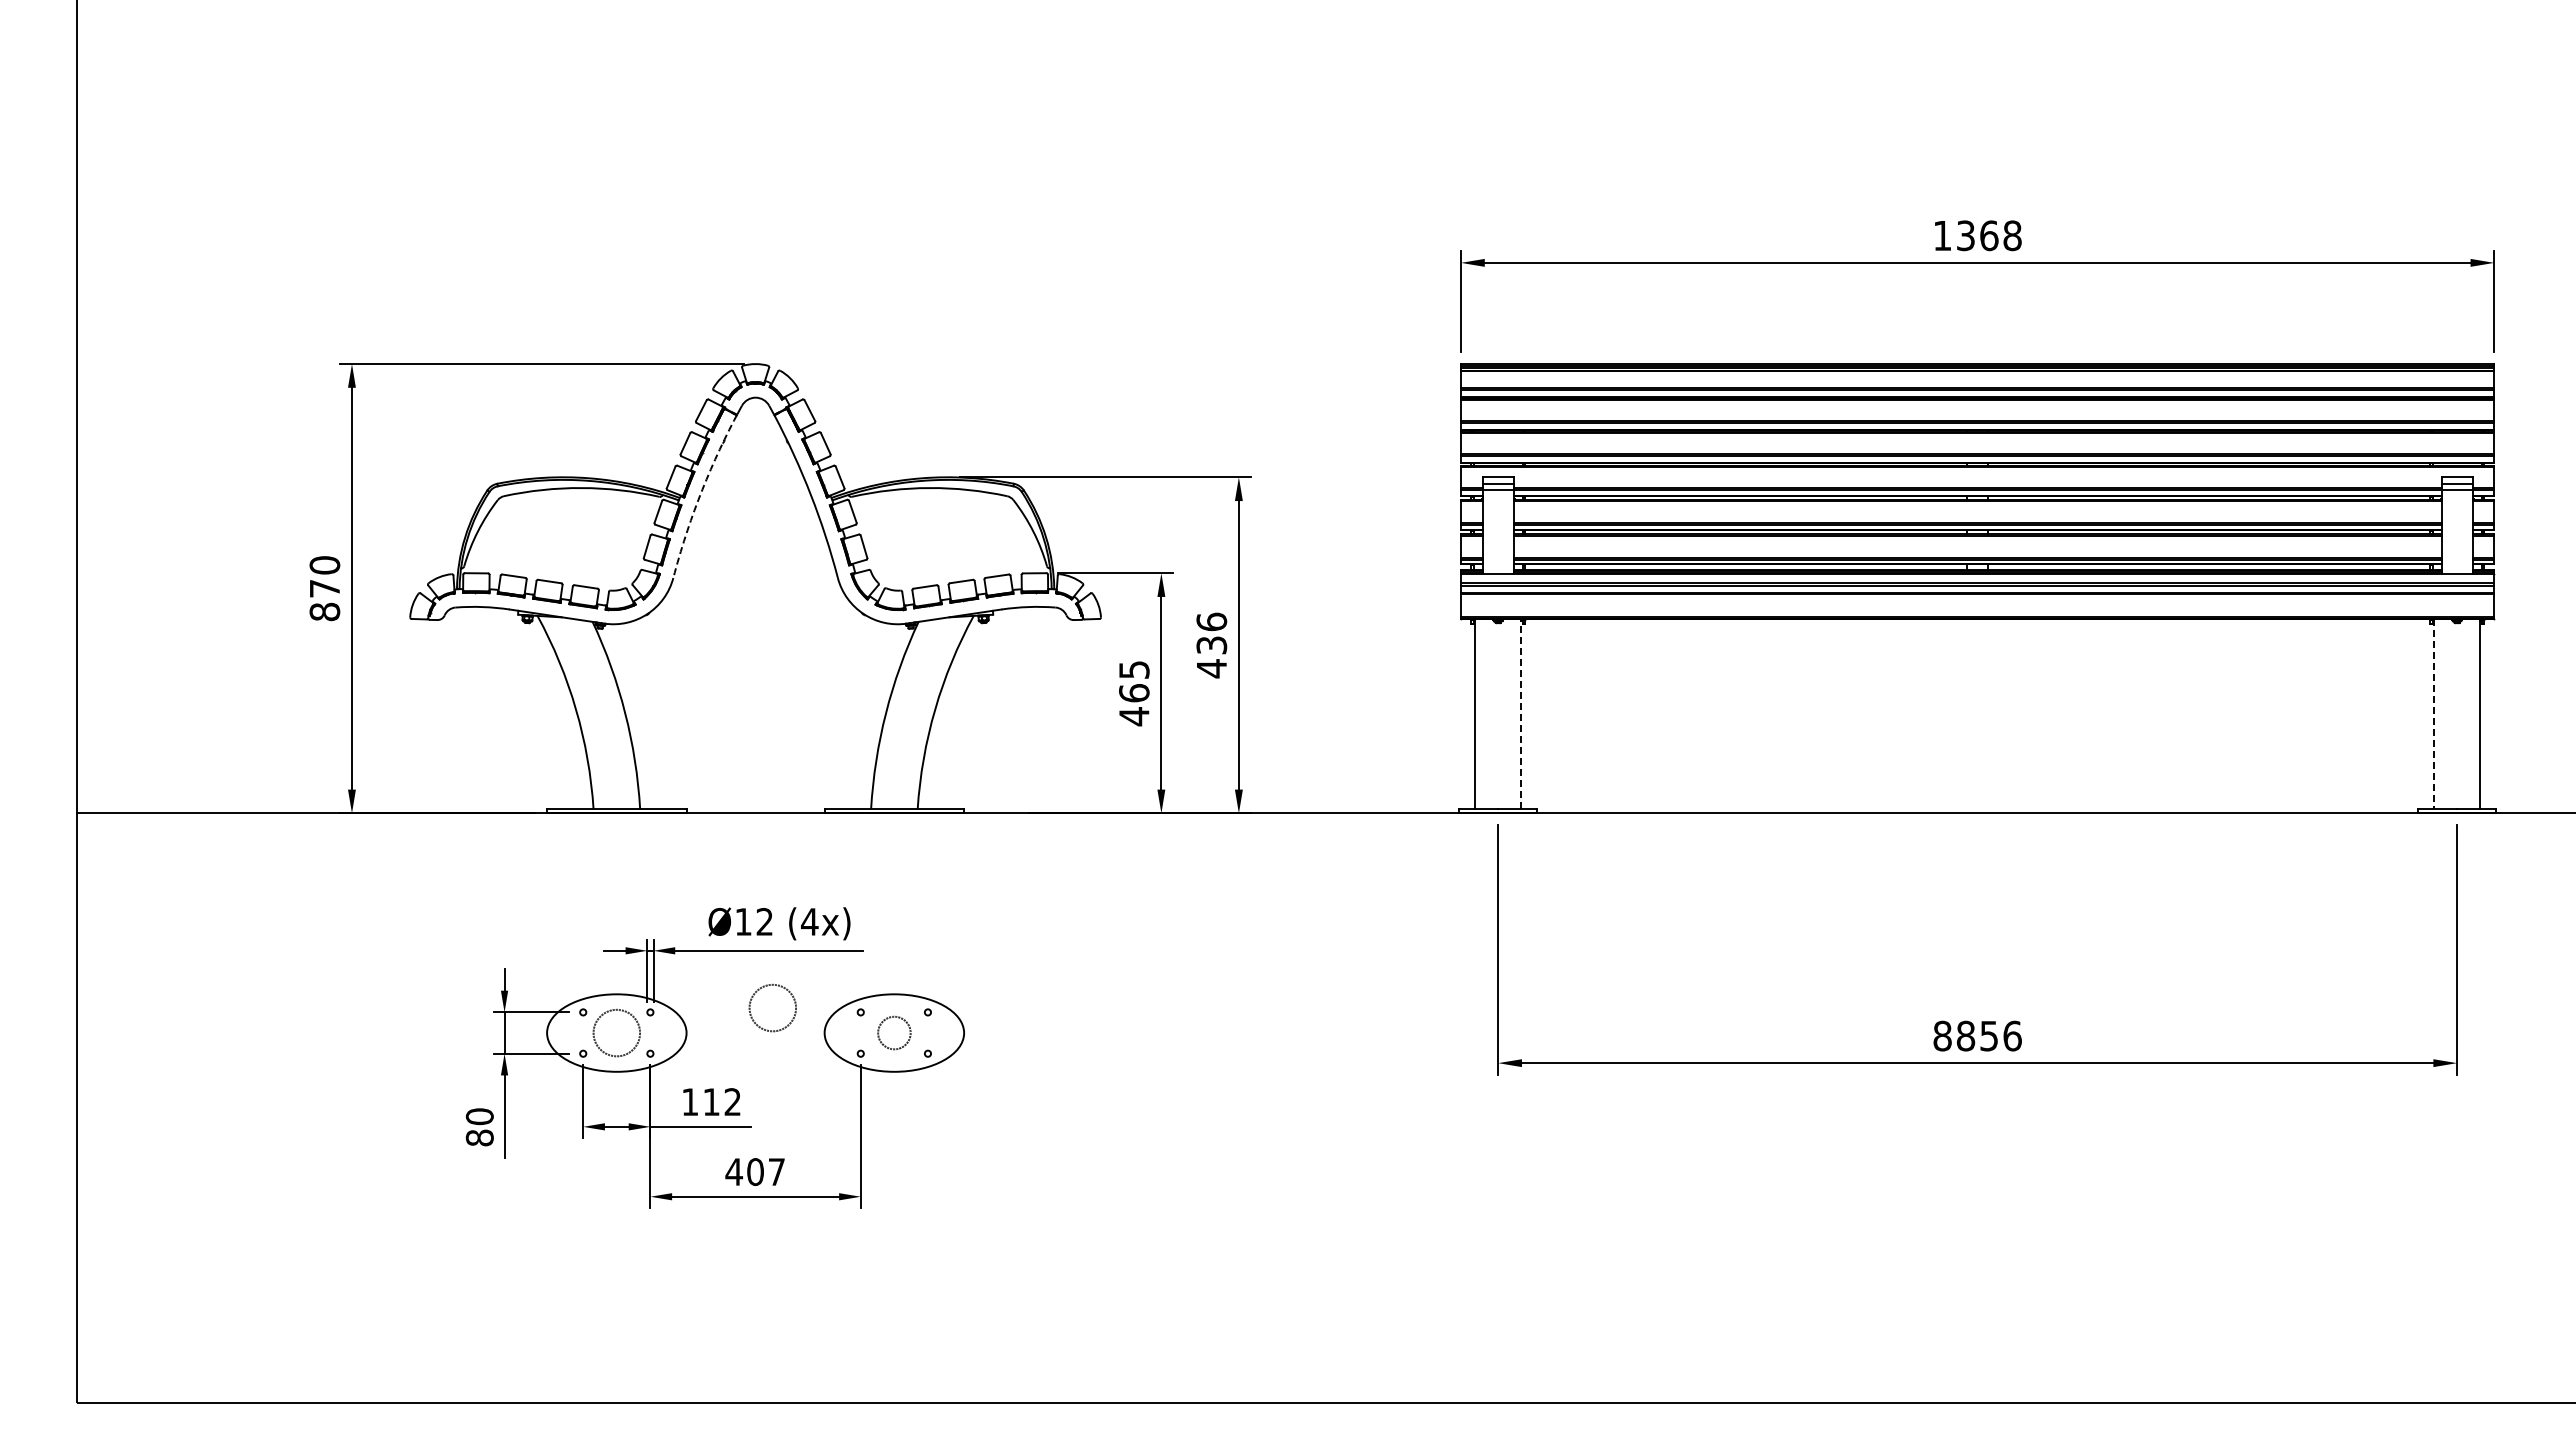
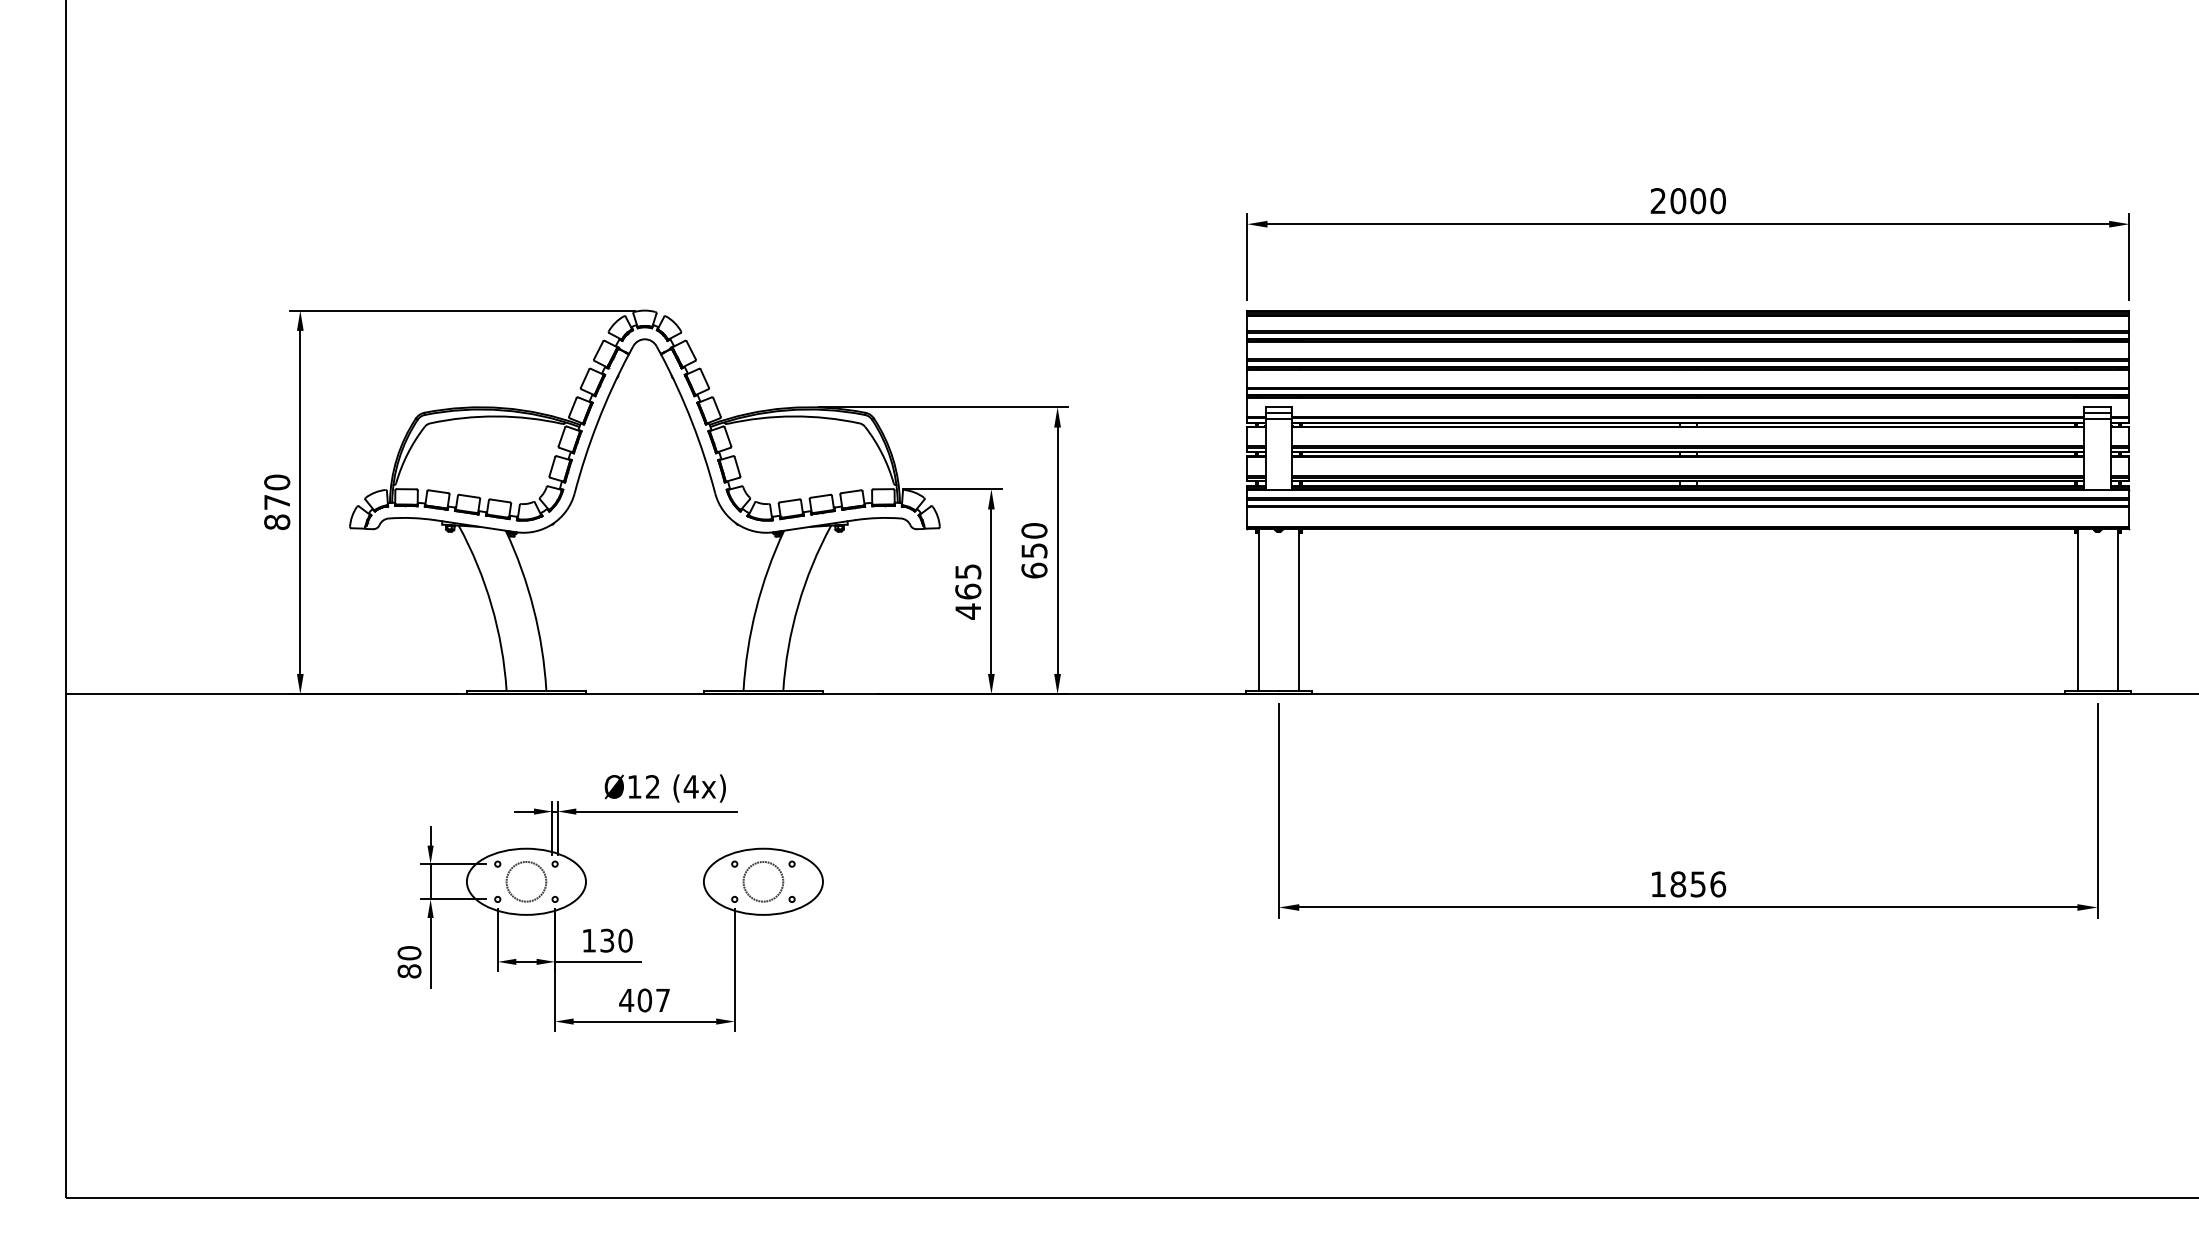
text: (1977, 235) -> (1688, 200), 1368 -> 2000
arc: (700, 494) -> (597, 421), dashed -> solid
text: (1211, 645) -> (1034, 550), 436 -> 650
line: (1521, 714) -> (1298, 609), dashed -> solid
line: (2433, 714) -> (2077, 609), dashed -> solid
circle: (772, 1007) -> (659, 859), removed
circle: (894, 1032) -> (763, 881), size x1.43
text: (1942, 1035) -> (1658, 883), 8856 -> 1856
text: (722, 1102) -> (616, 941), 112 -> 130

